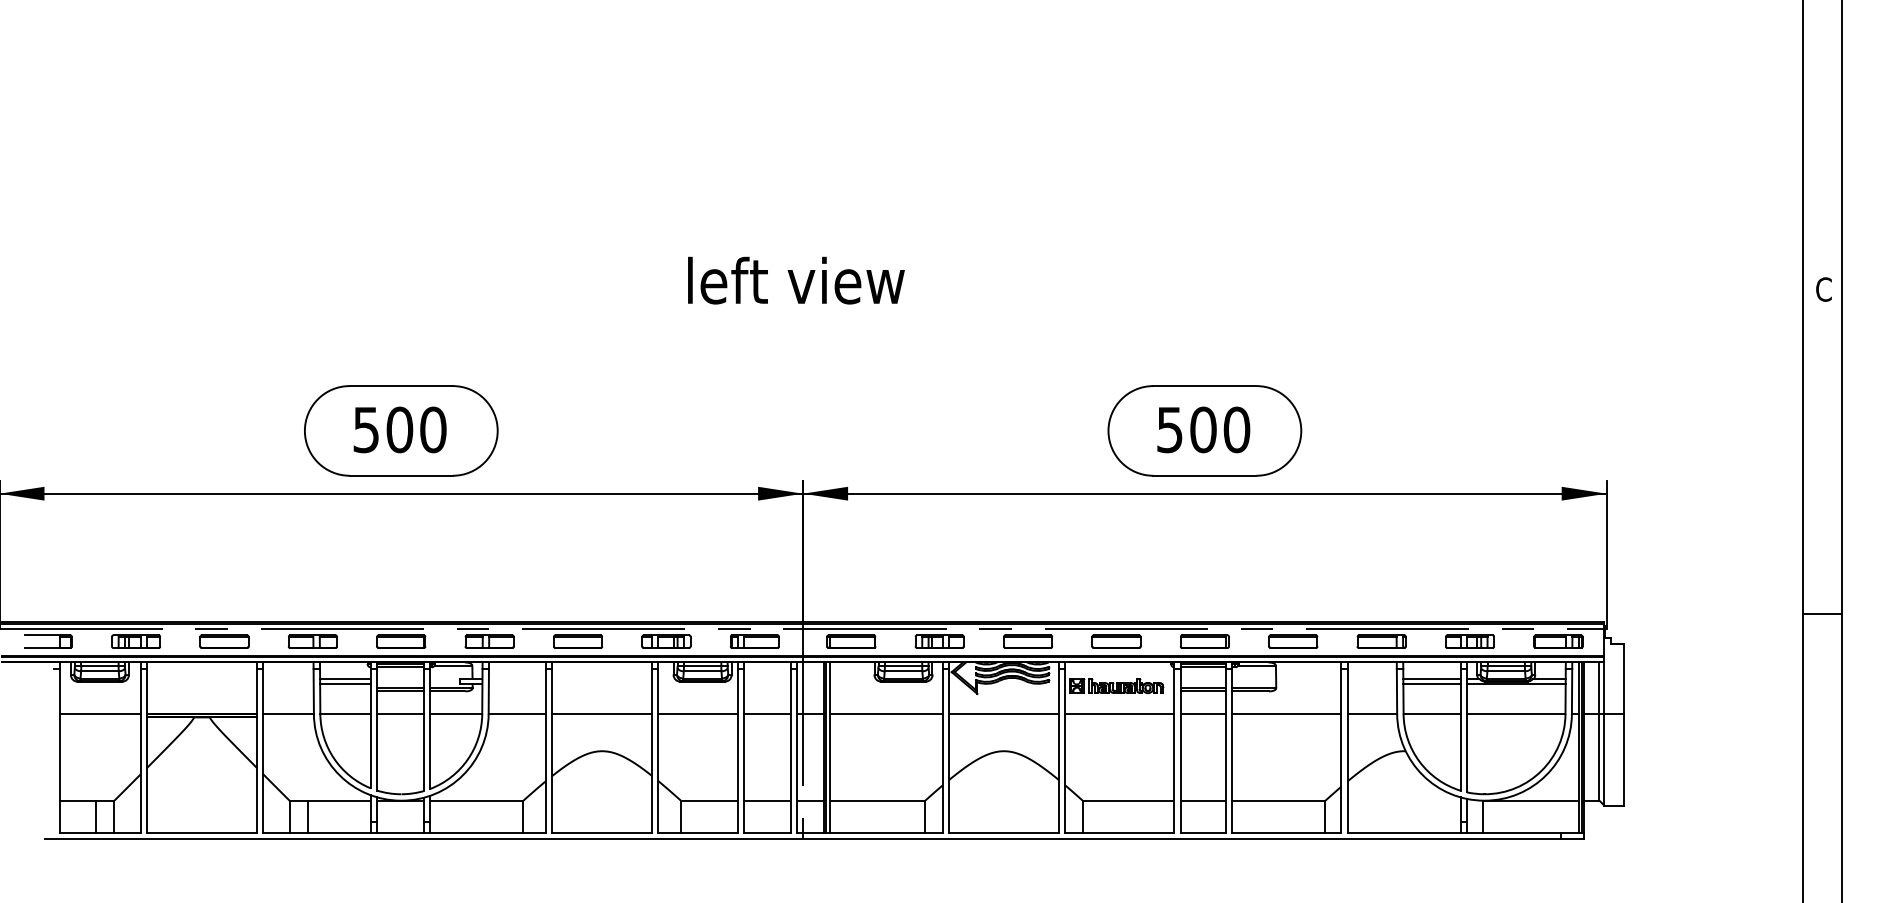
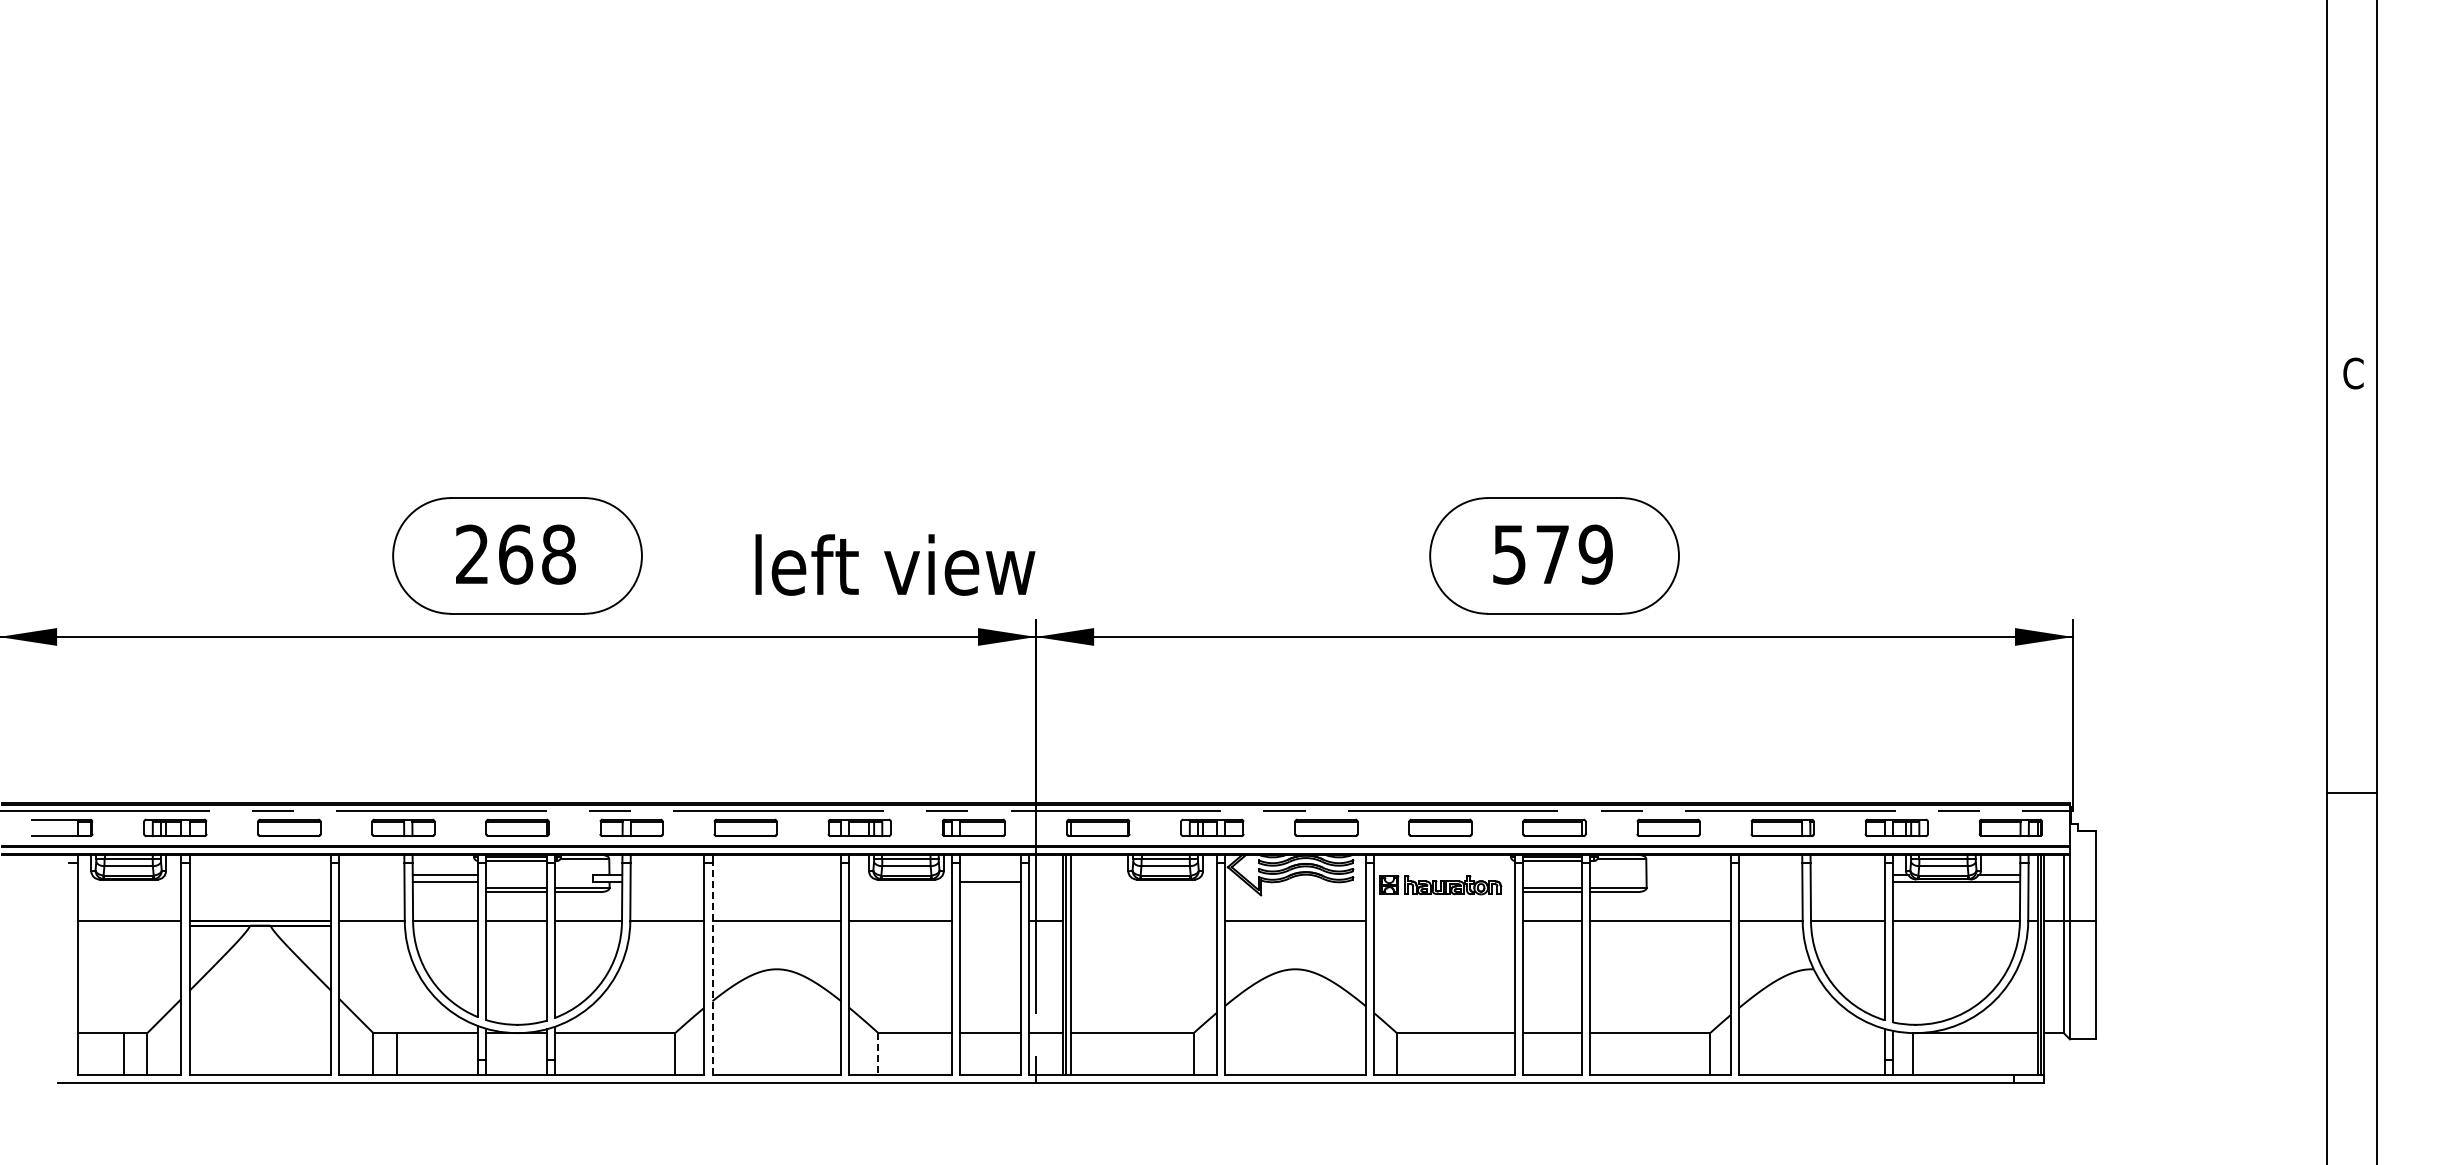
text: (796, 280) -> (895, 564), moved
text: (400, 429) -> (516, 554), 500 -> 268
text: (1220, 429) -> (1574, 554), 500 -> 579
line: (1431, 678) -> (1847, 875), removed
line: (1431, 683) -> (1847, 881), removed
line: (767, 714) -> (990, 882), moved
line: (886, 714) -> (1143, 921), removed
line: (1119, 714) -> (1444, 921), removed
line: (552, 750) -> (712, 968), solid -> dashed
line: (680, 816) -> (878, 1053), solid -> dashed

